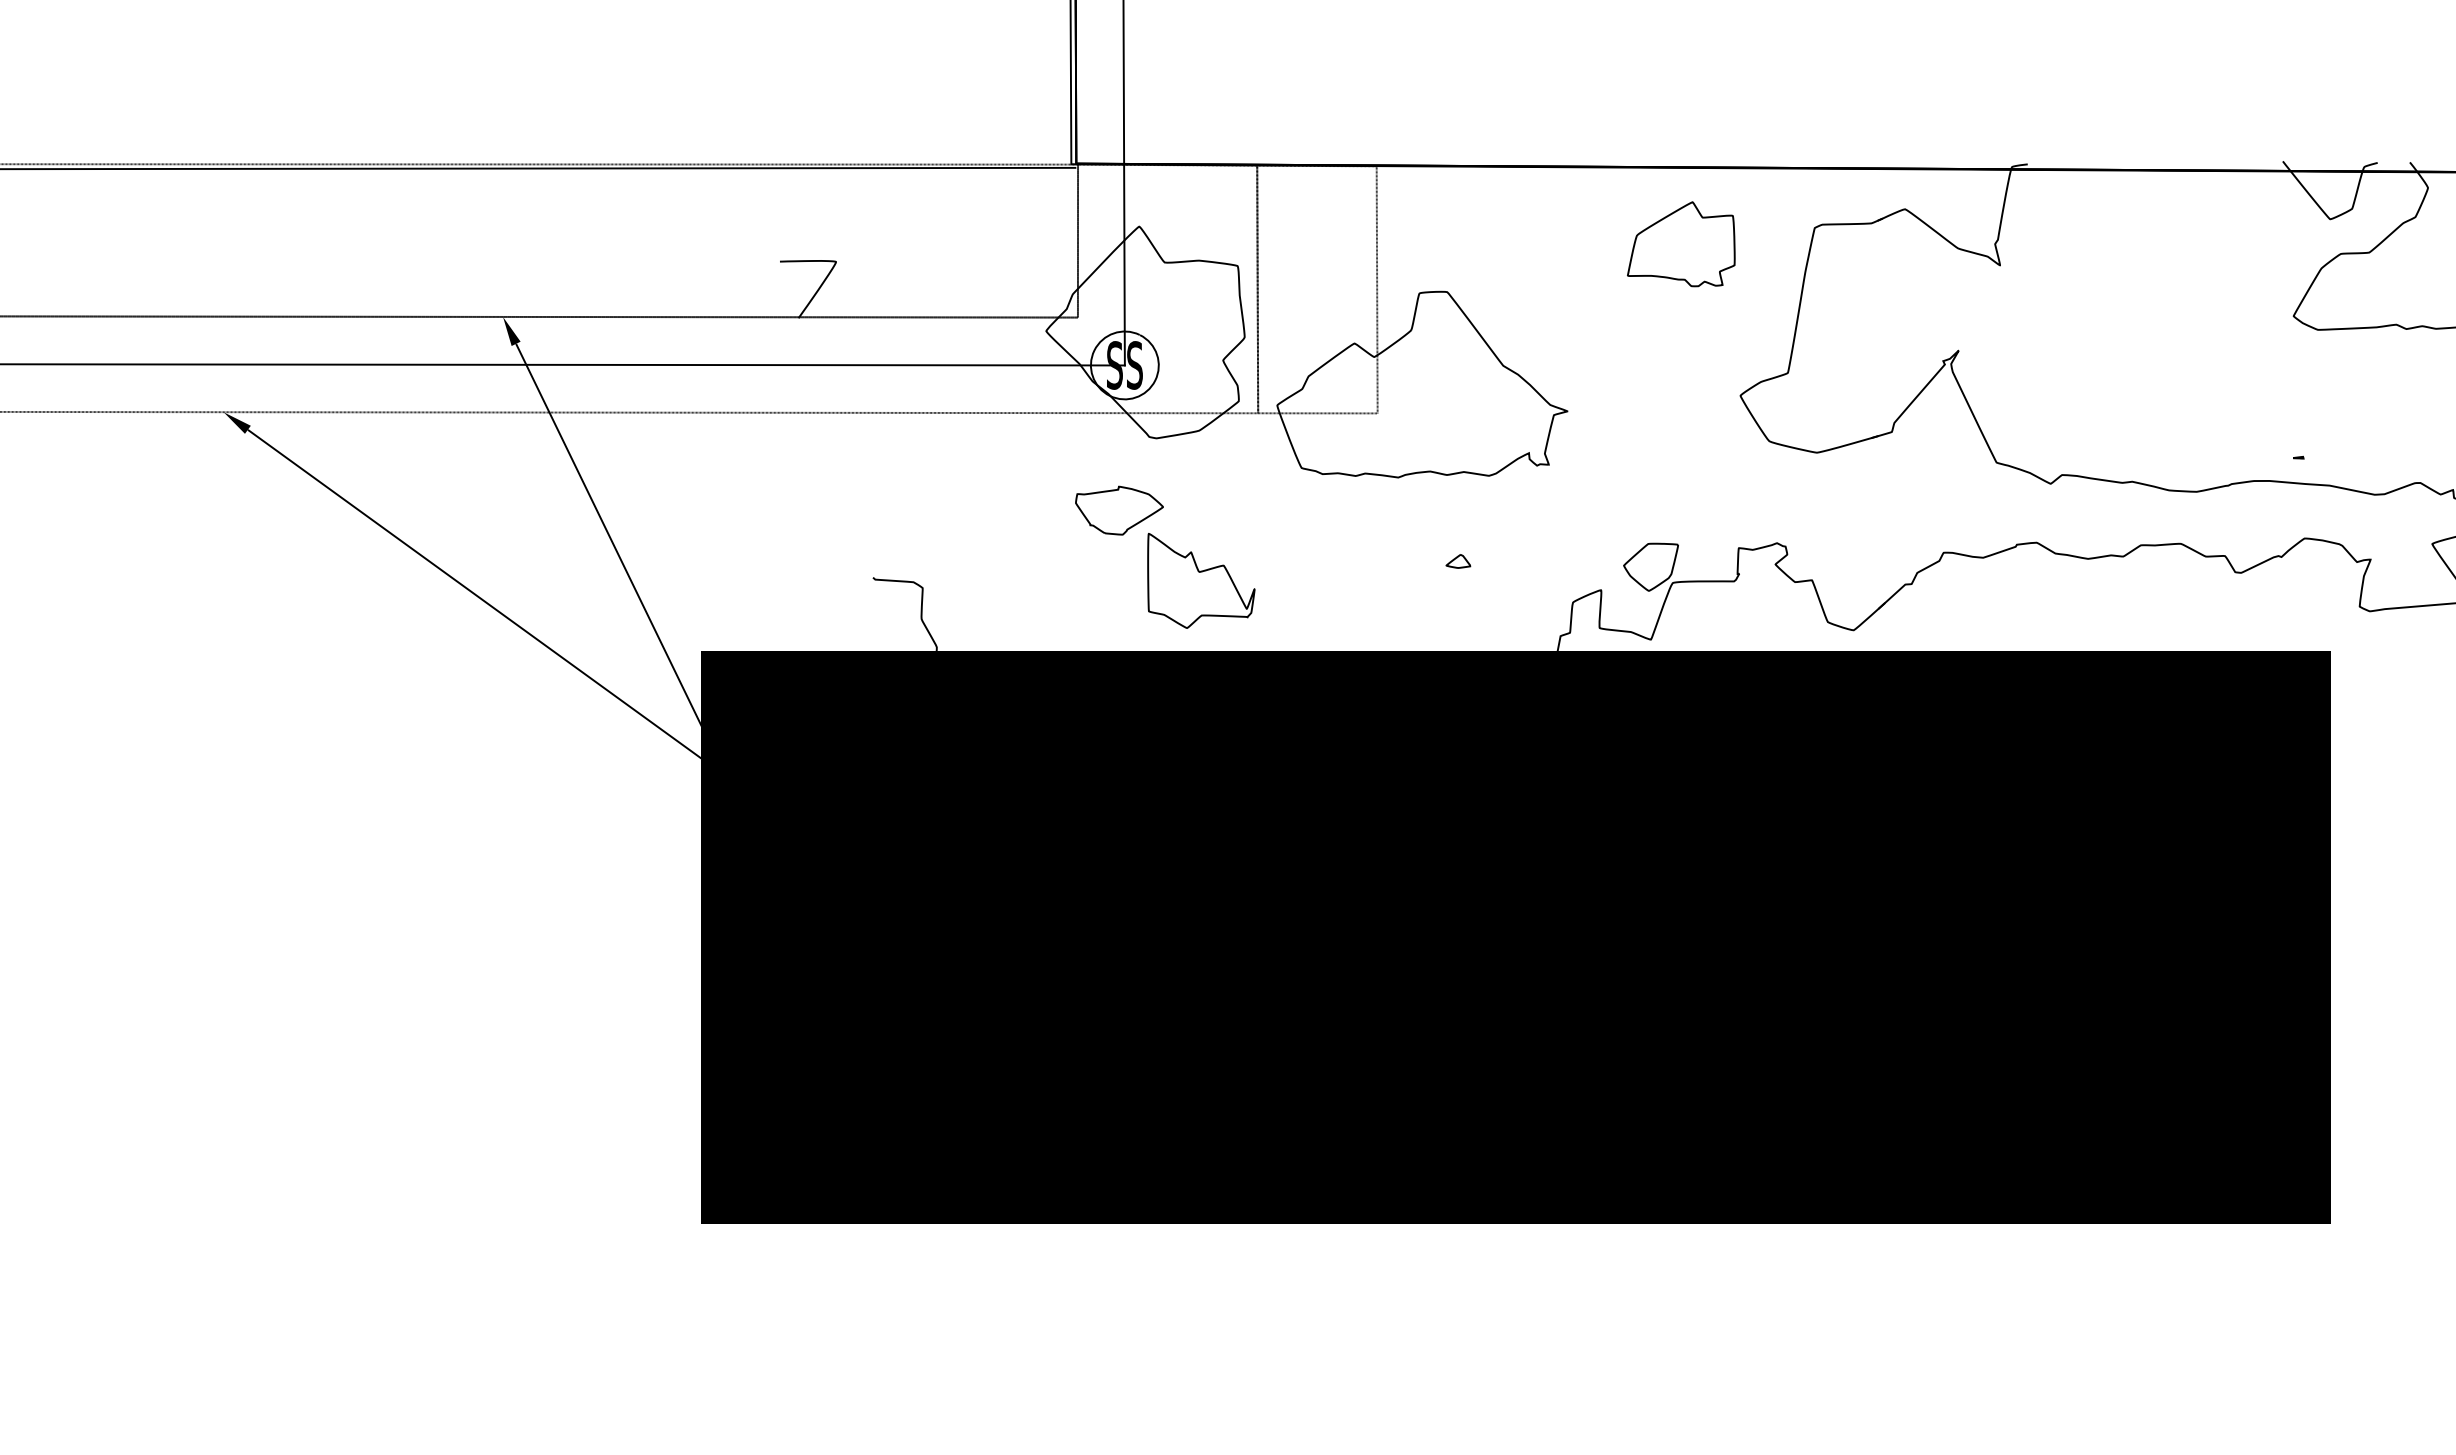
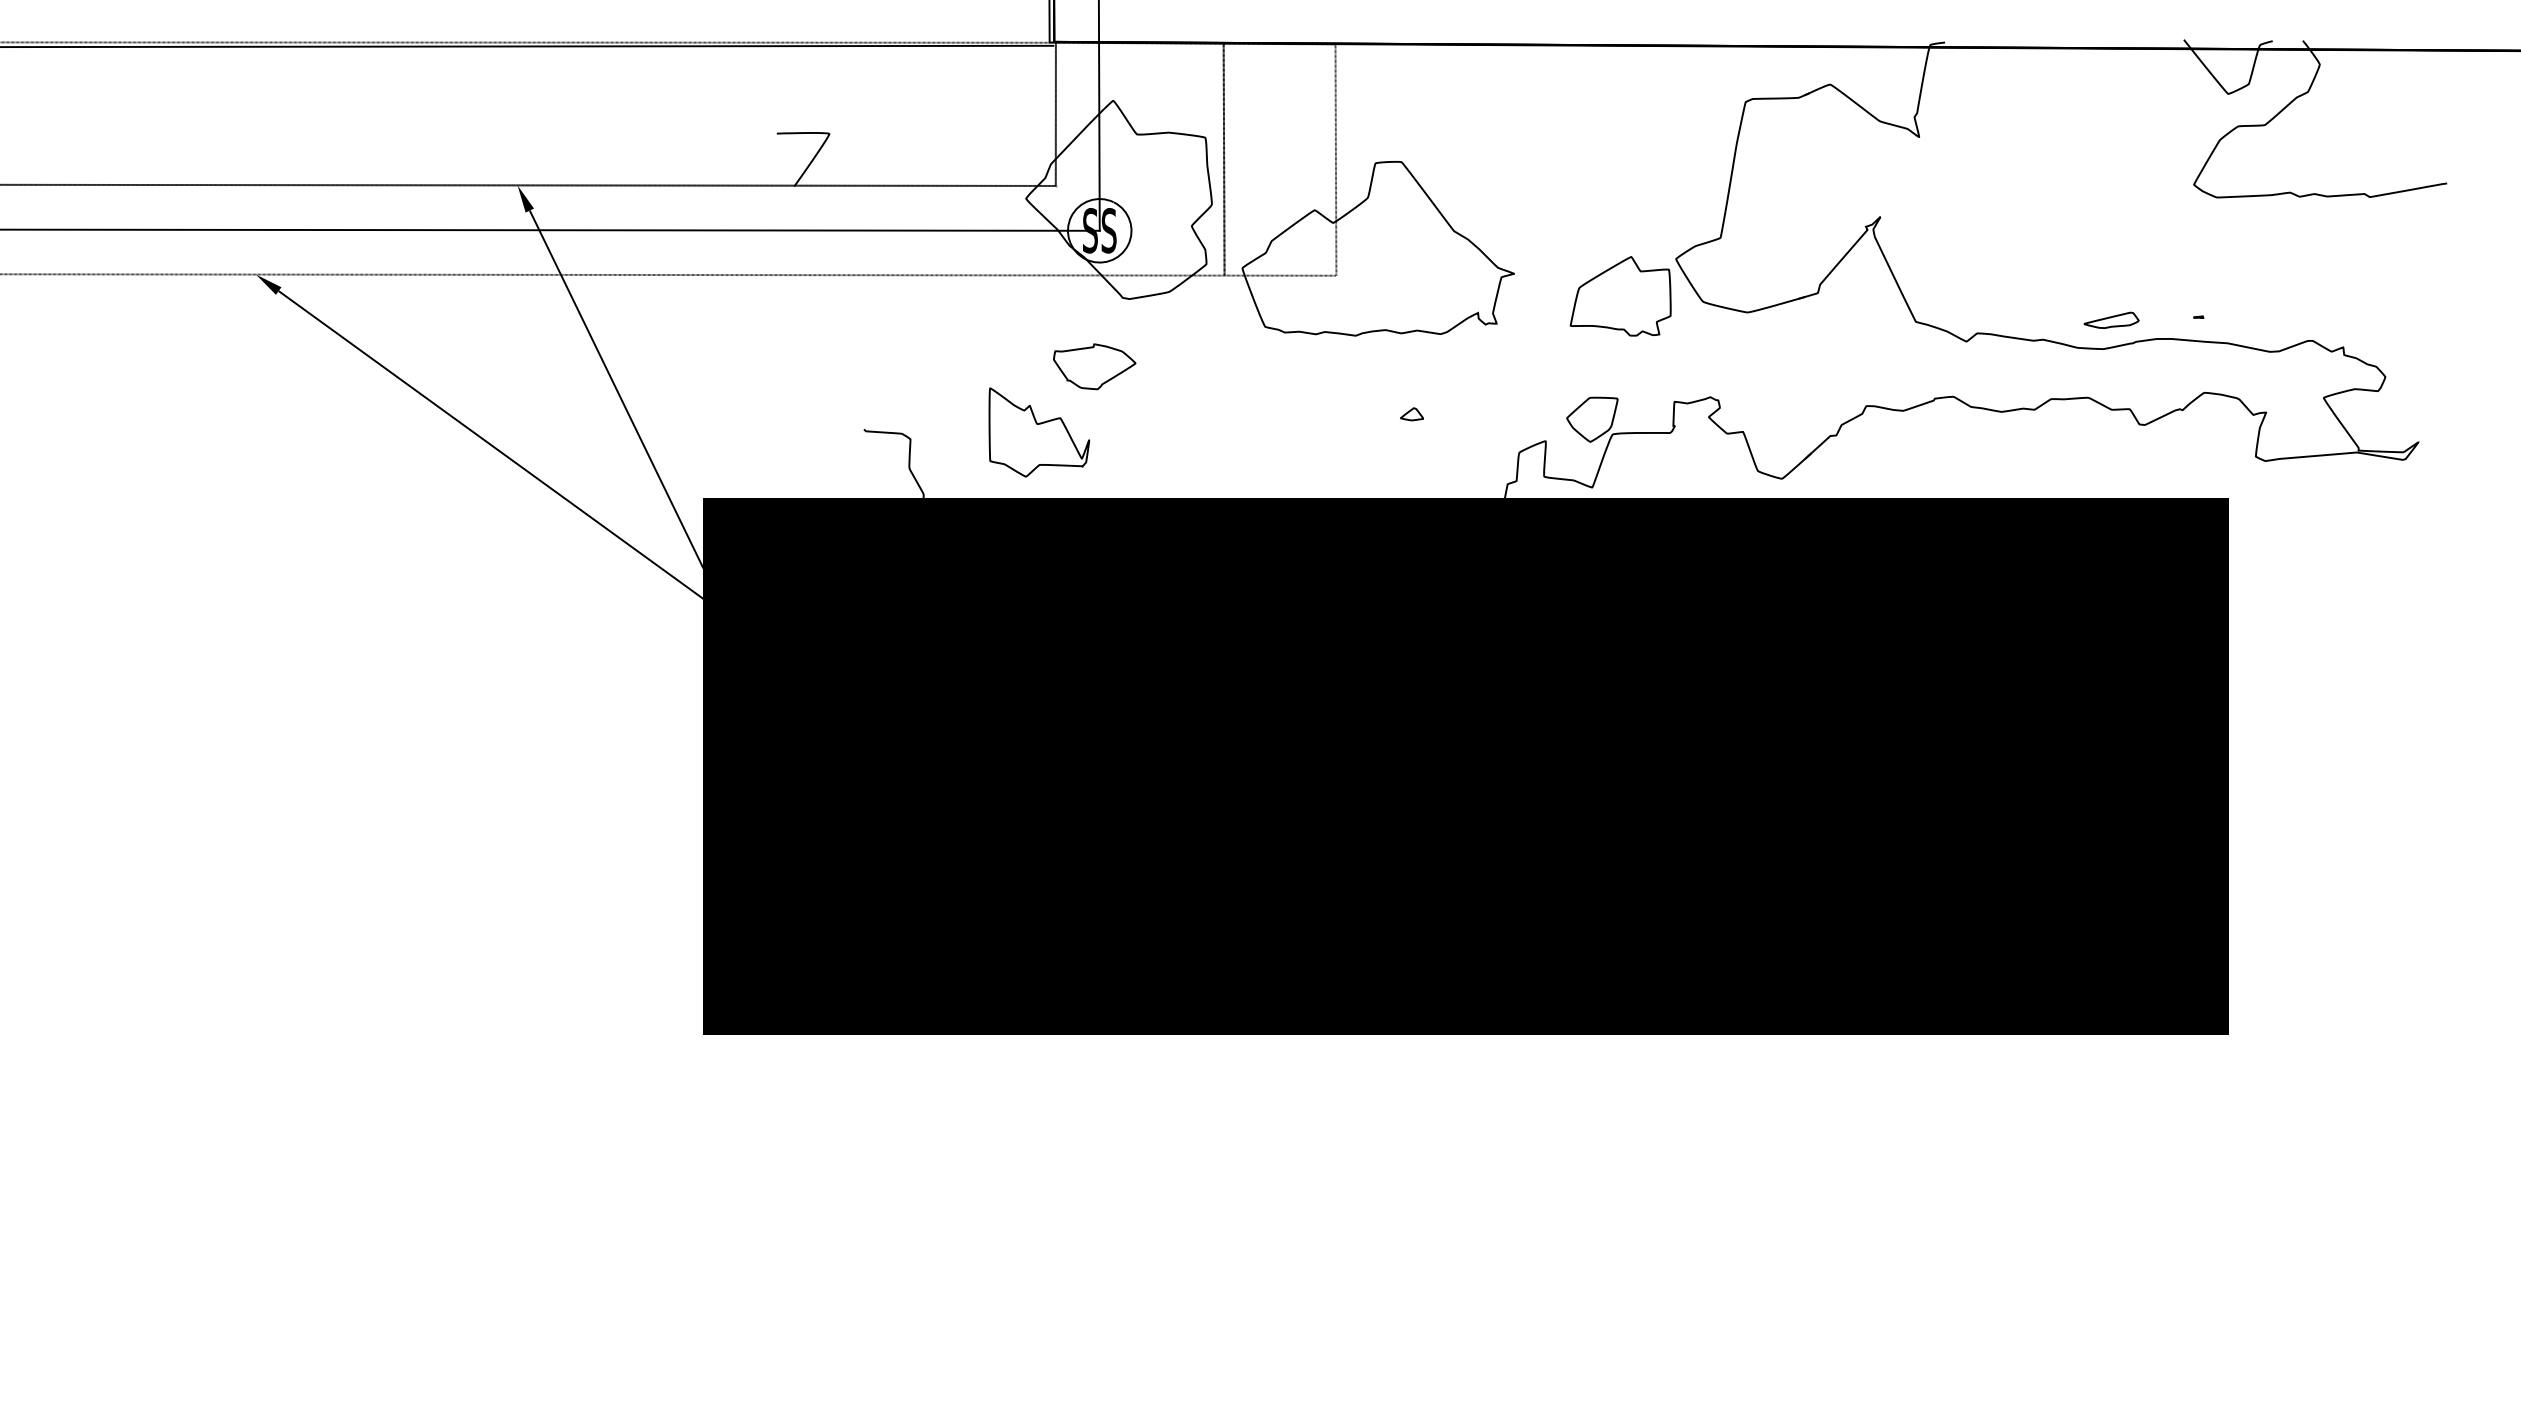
part: (1681, 244) -> (1620, 296), moved
part: (2205, 460) -> (2111, 319), added
part: (1201, 580) -> (1039, 432), moved

